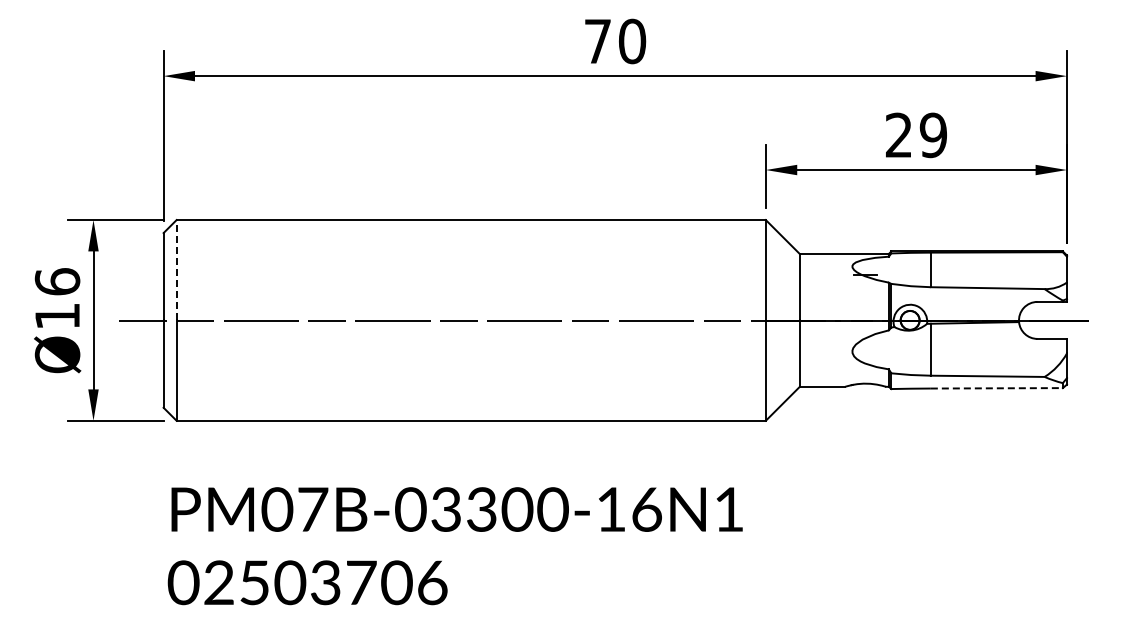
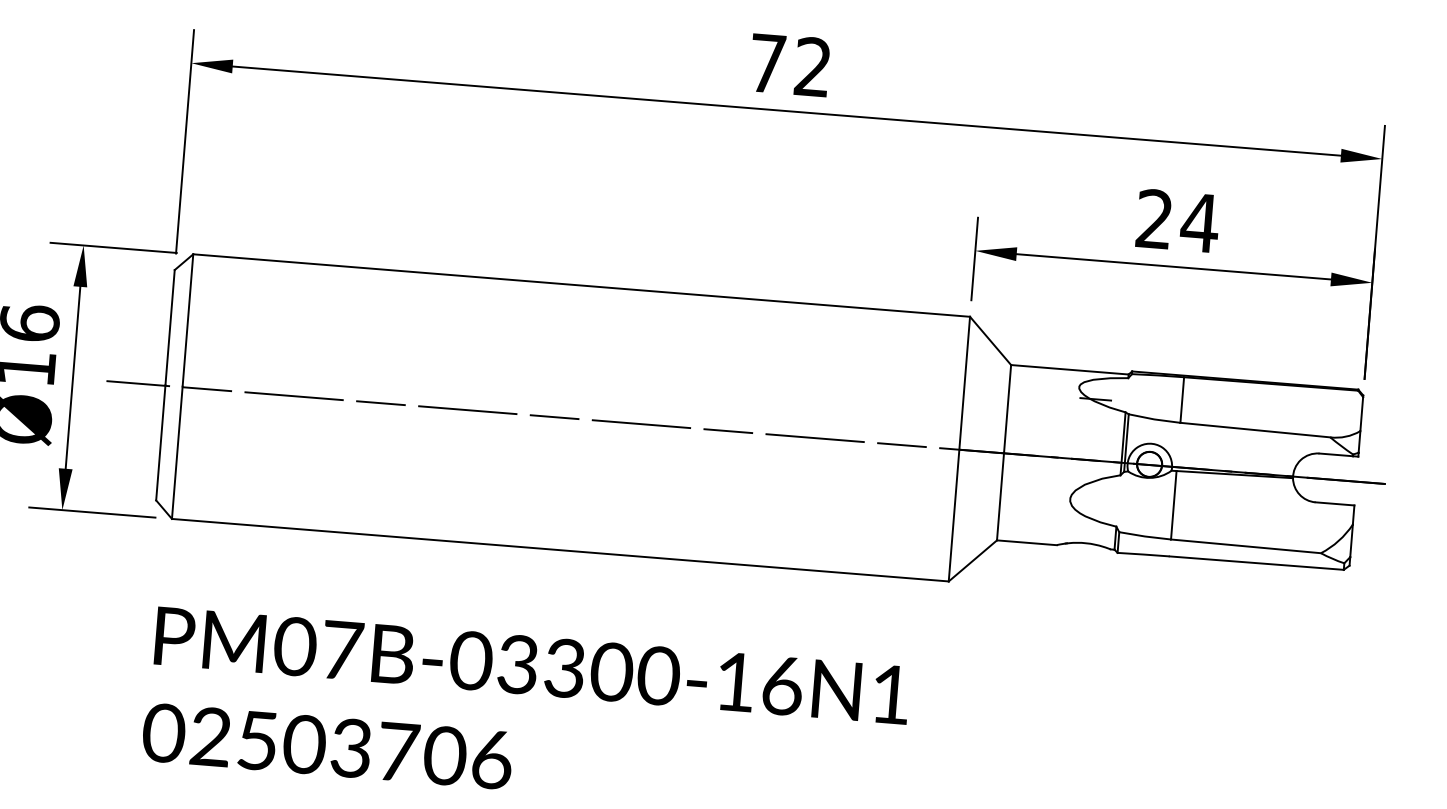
text: (632, 41) -> (813, 67), 70 -> 72
text: (933, 135) -> (1200, 223), 29 -> 24
line: (176, 269) -> (187, 319), dashed -> solid
line: (997, 388) -> (1257, 563), dashed -> solid

